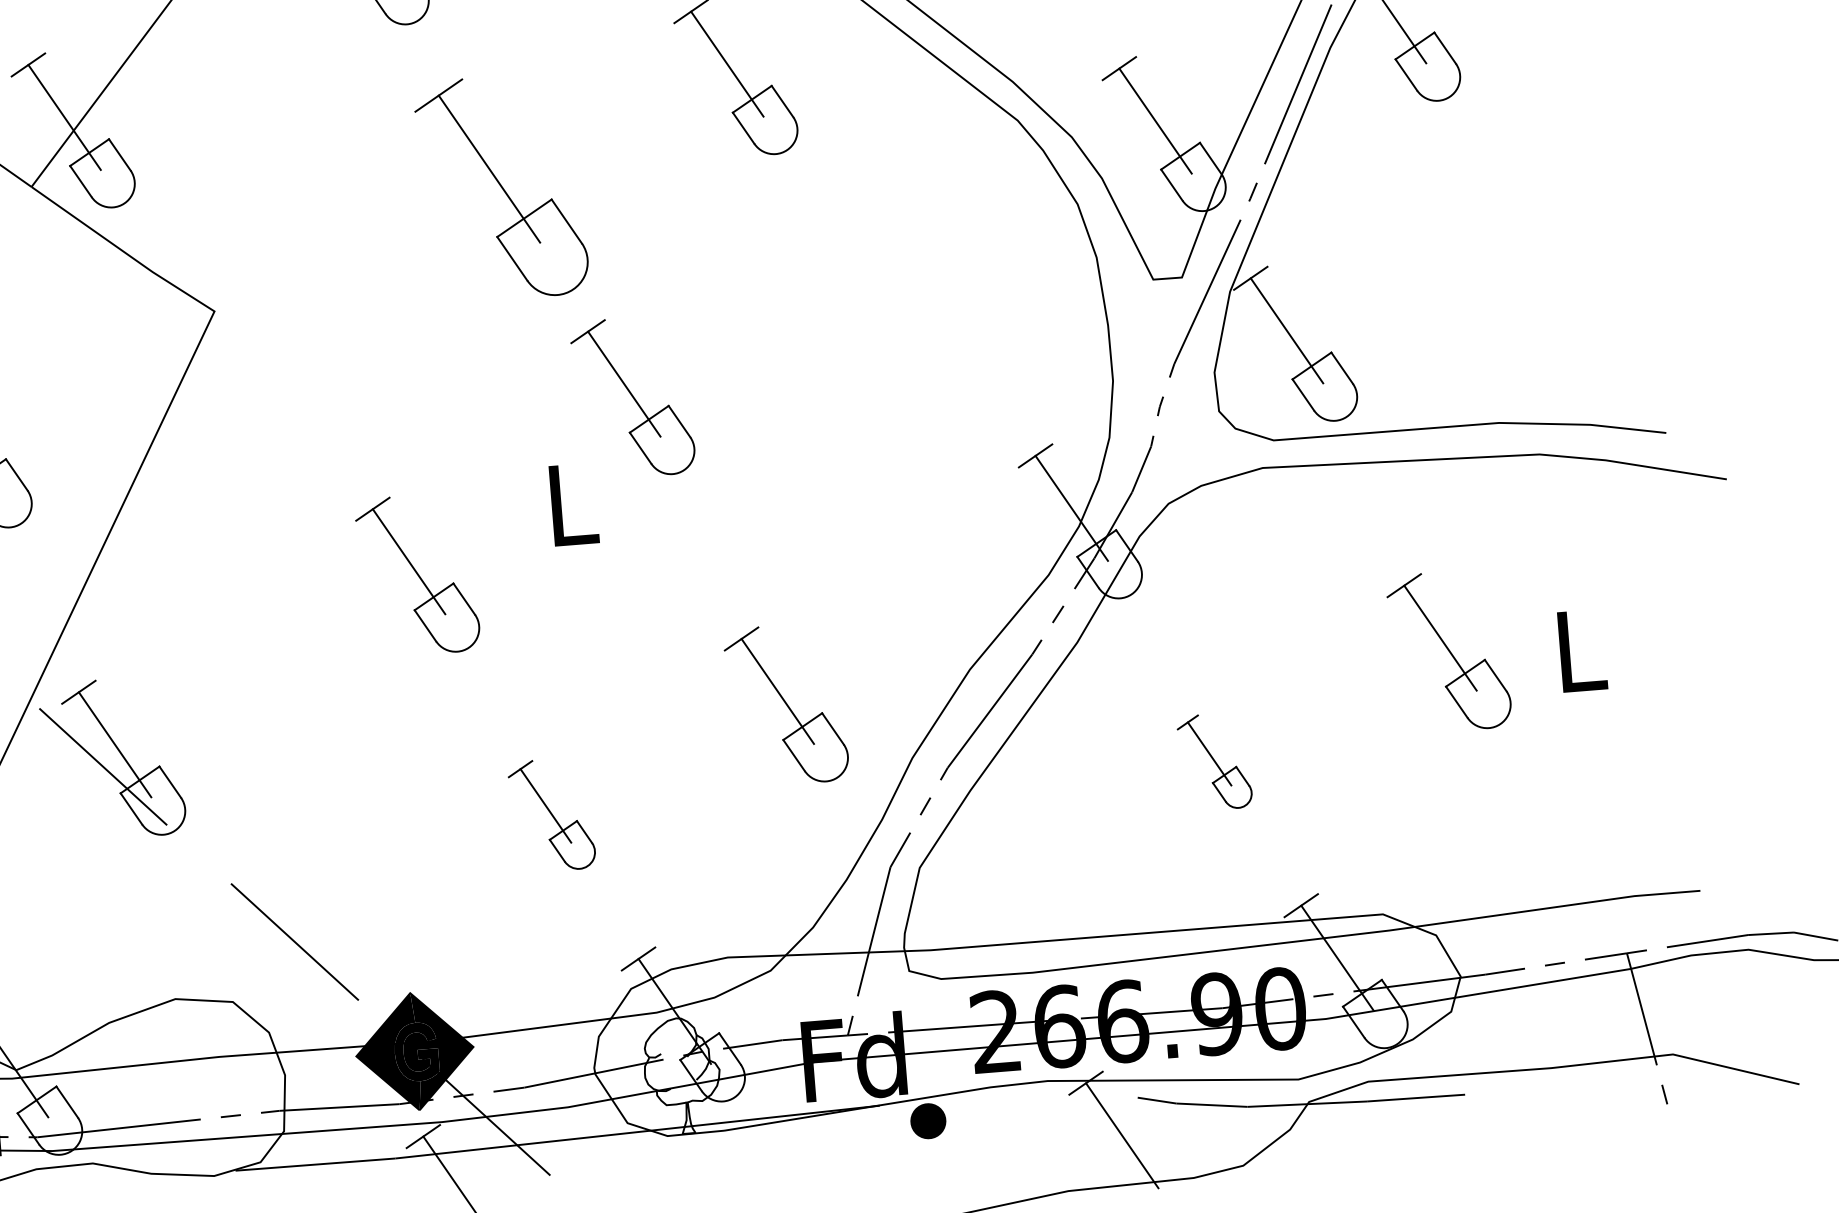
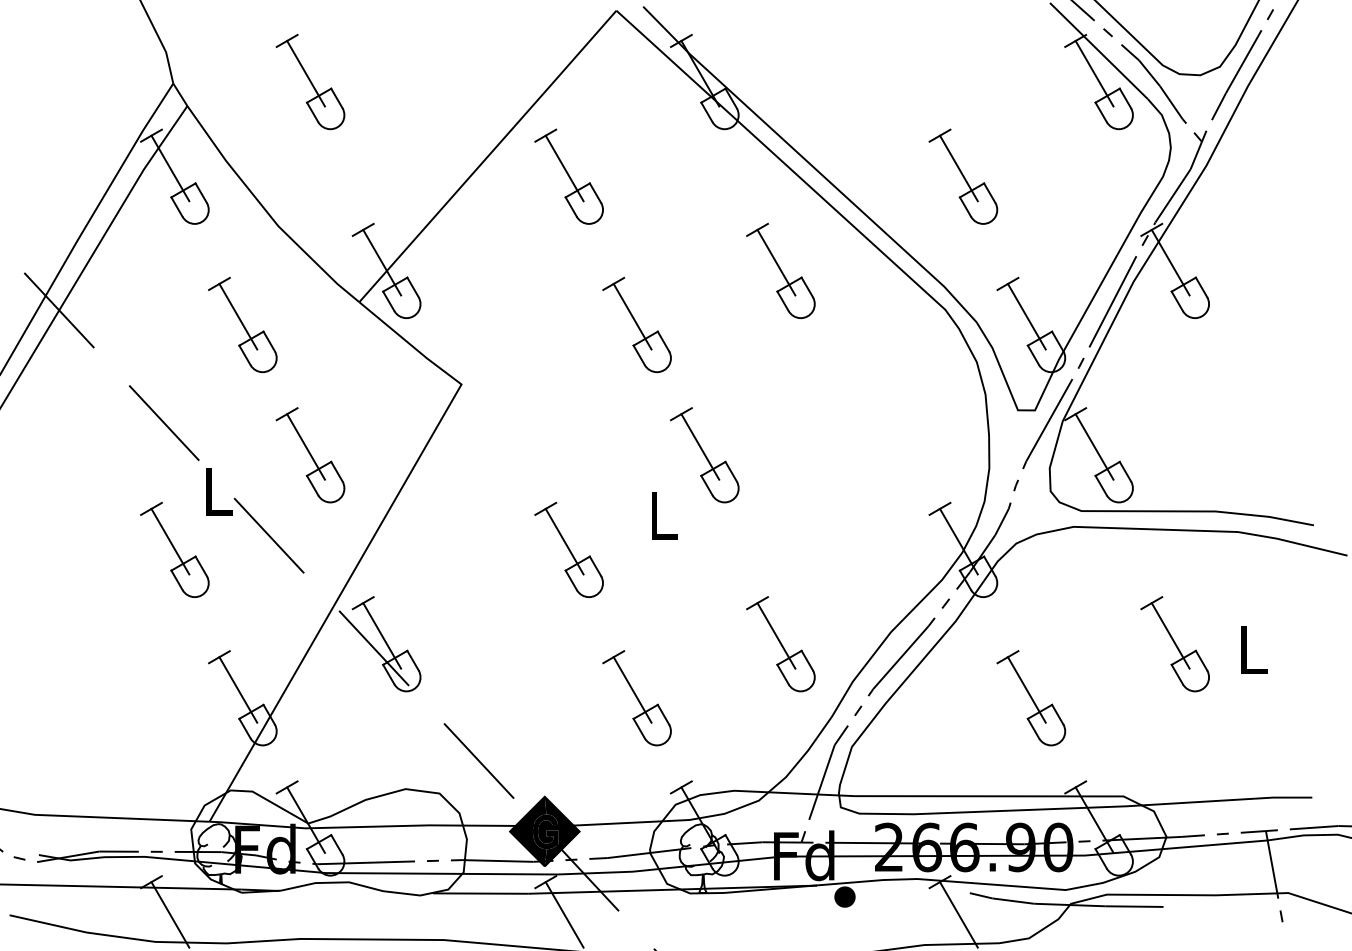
part: (500, 186) -> (636, 324), size x0.71
part: (1214, 762) -> (1031, 698), size x1.67
part: (551, 815) -> (636, 698), size x1.43

